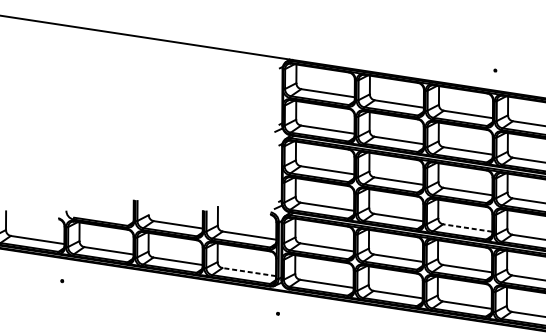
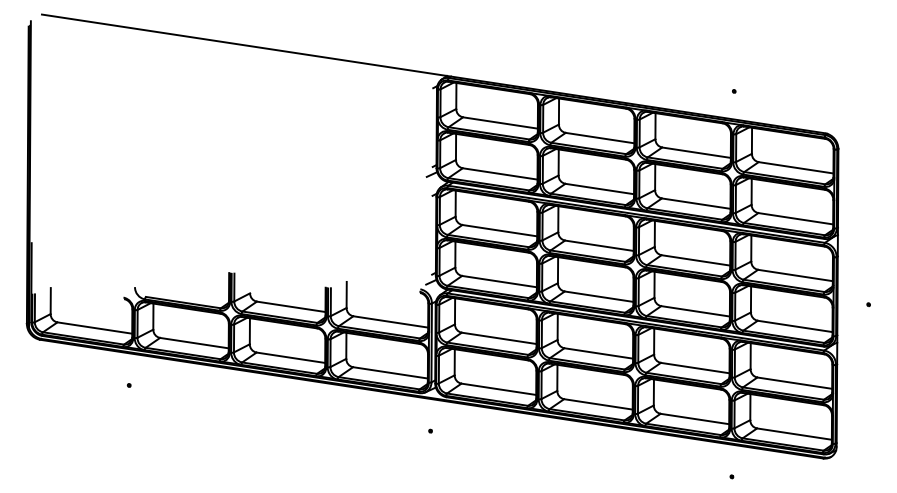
line: (467, 228) -> (695, 311), dashed -> solid
line: (249, 271) -> (390, 372), dashed -> solid

